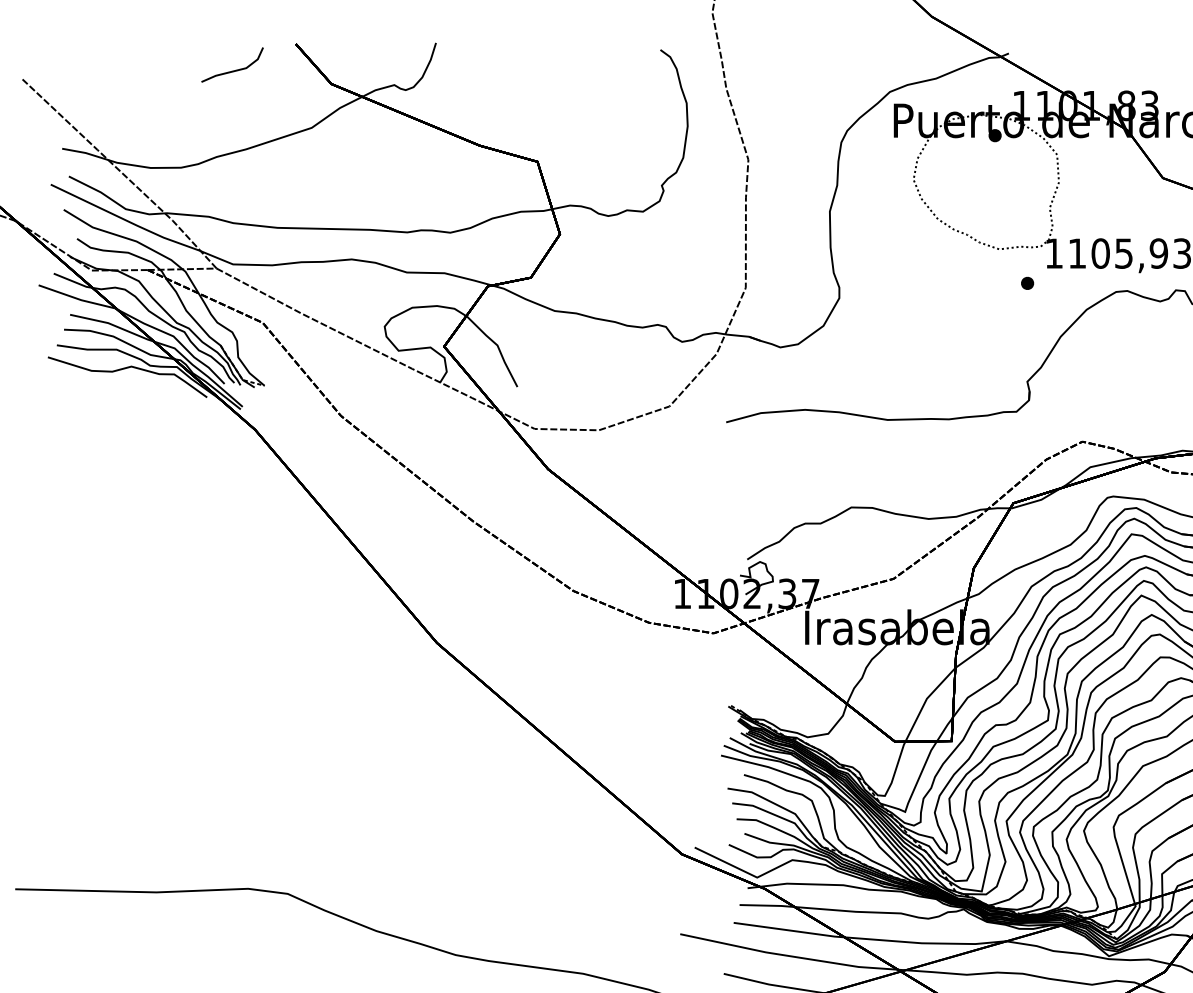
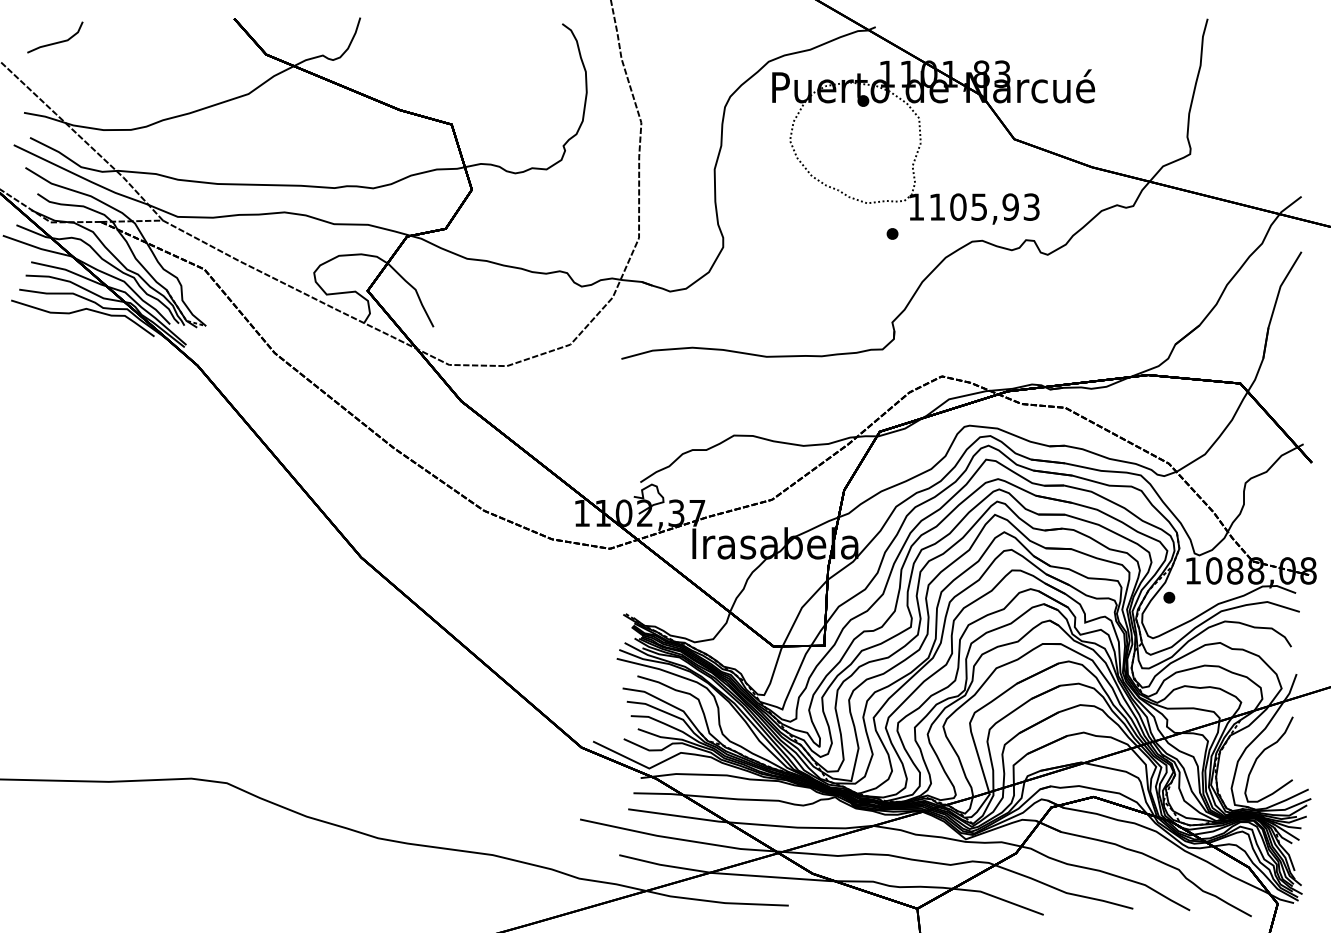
line: (235, 69) -> (57, 41), moved

